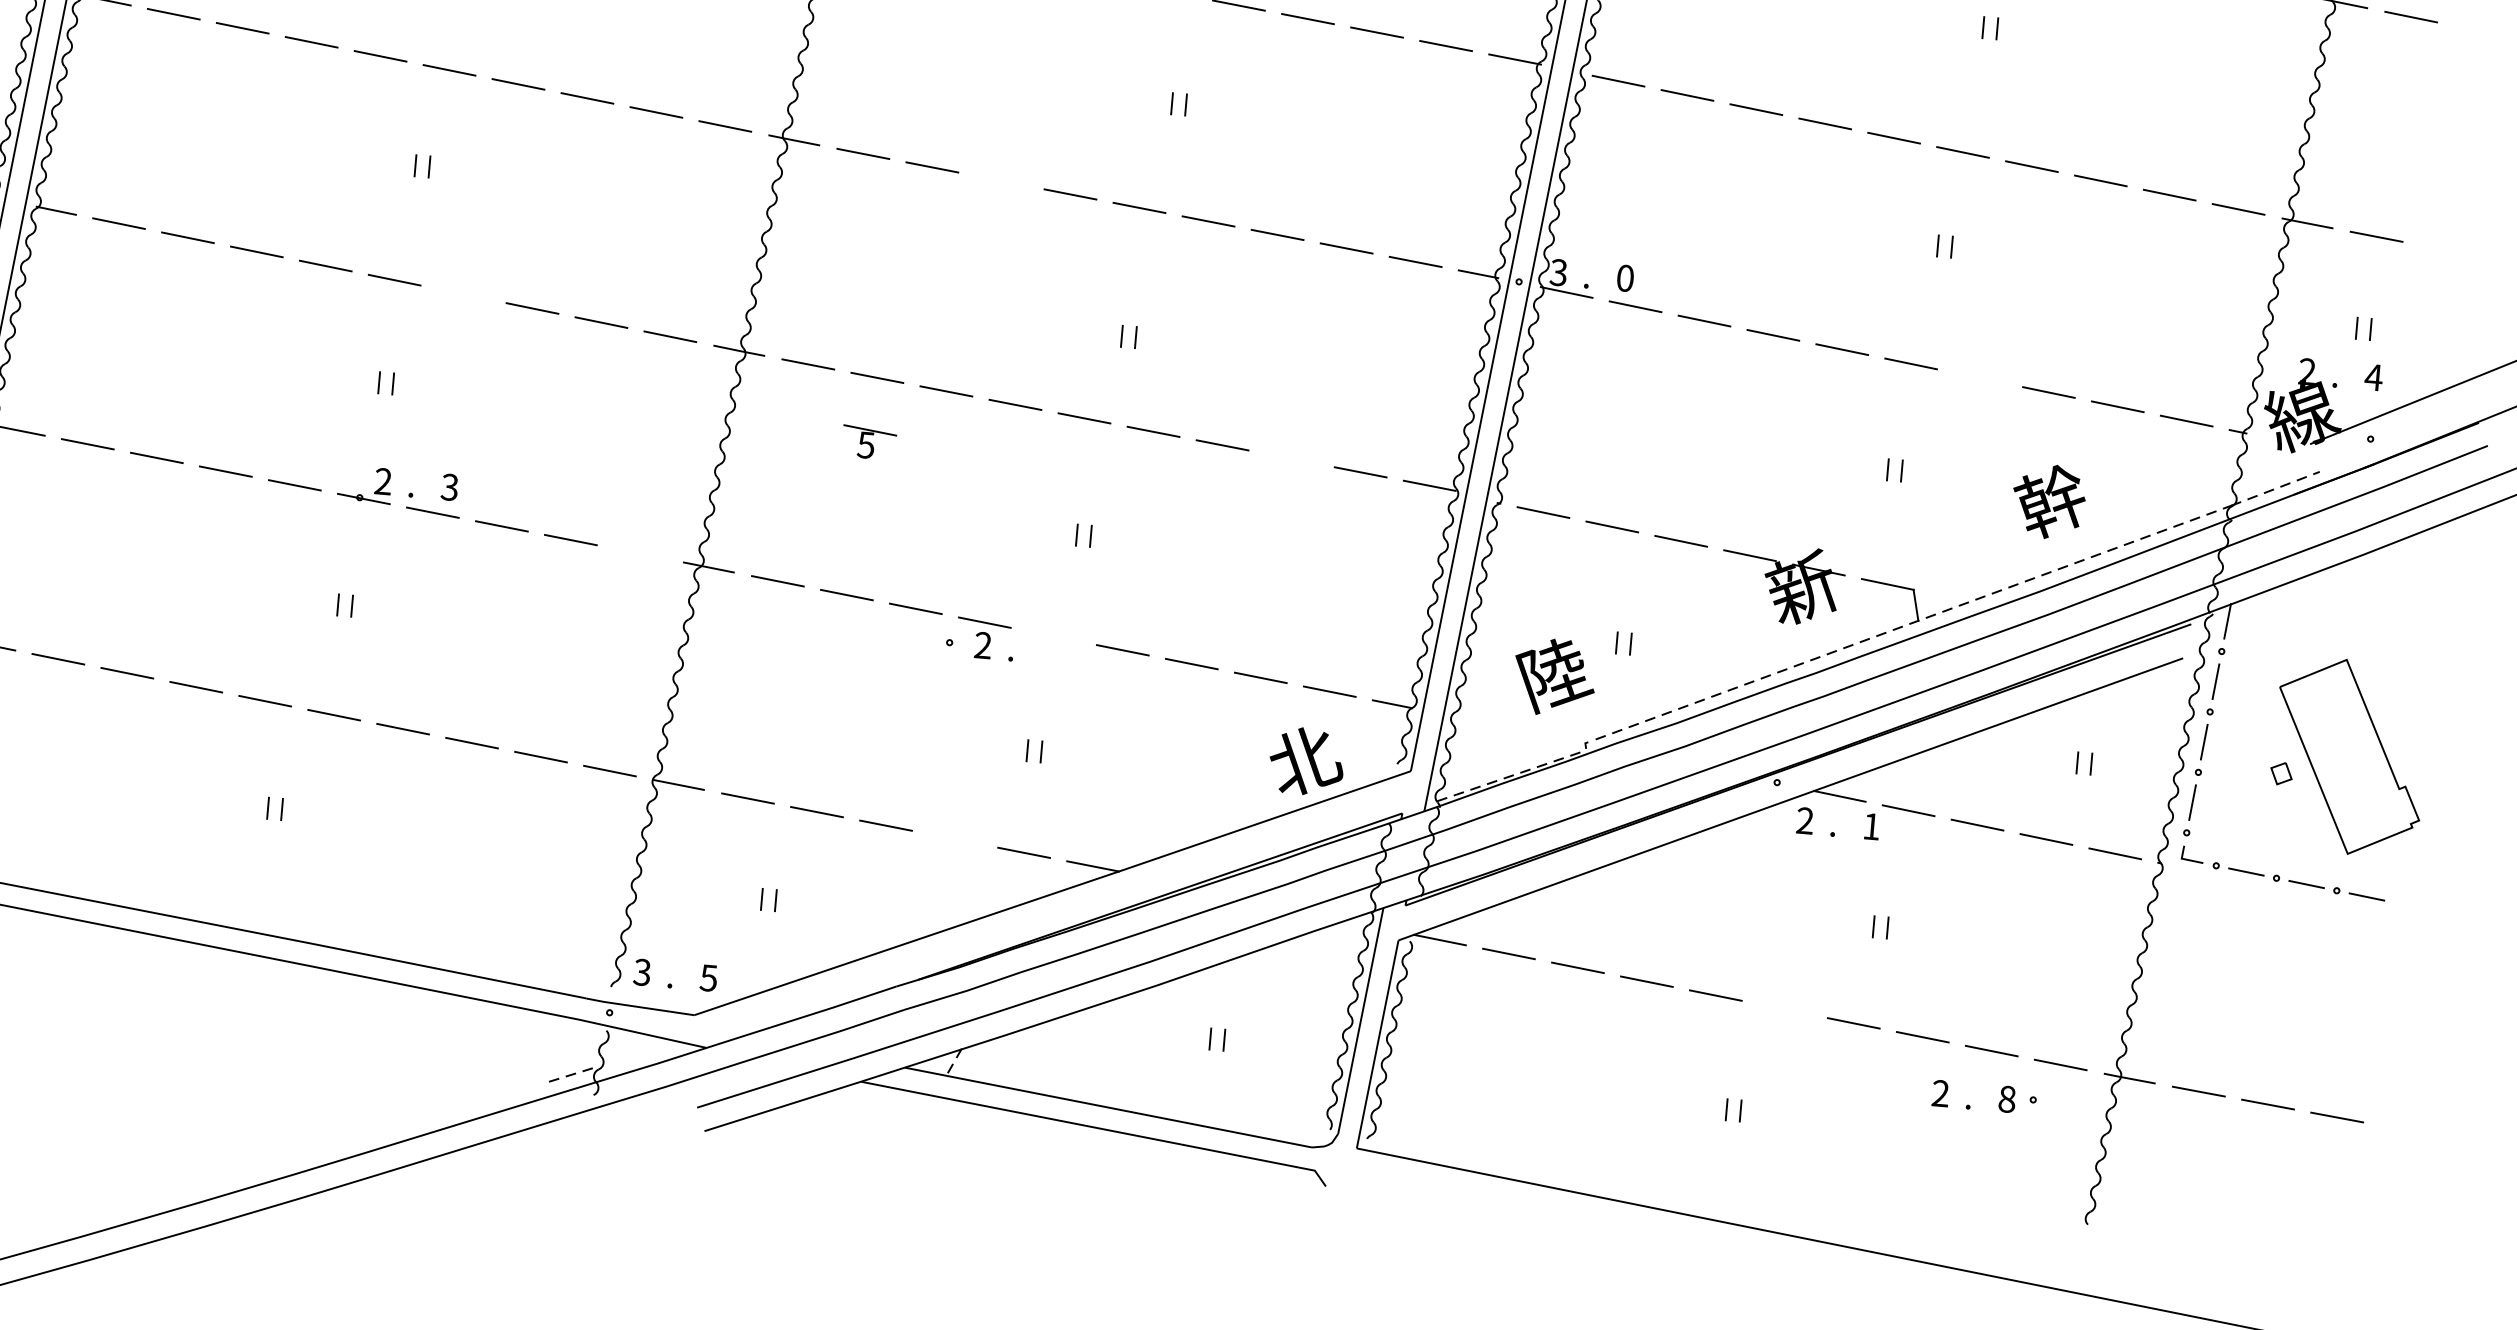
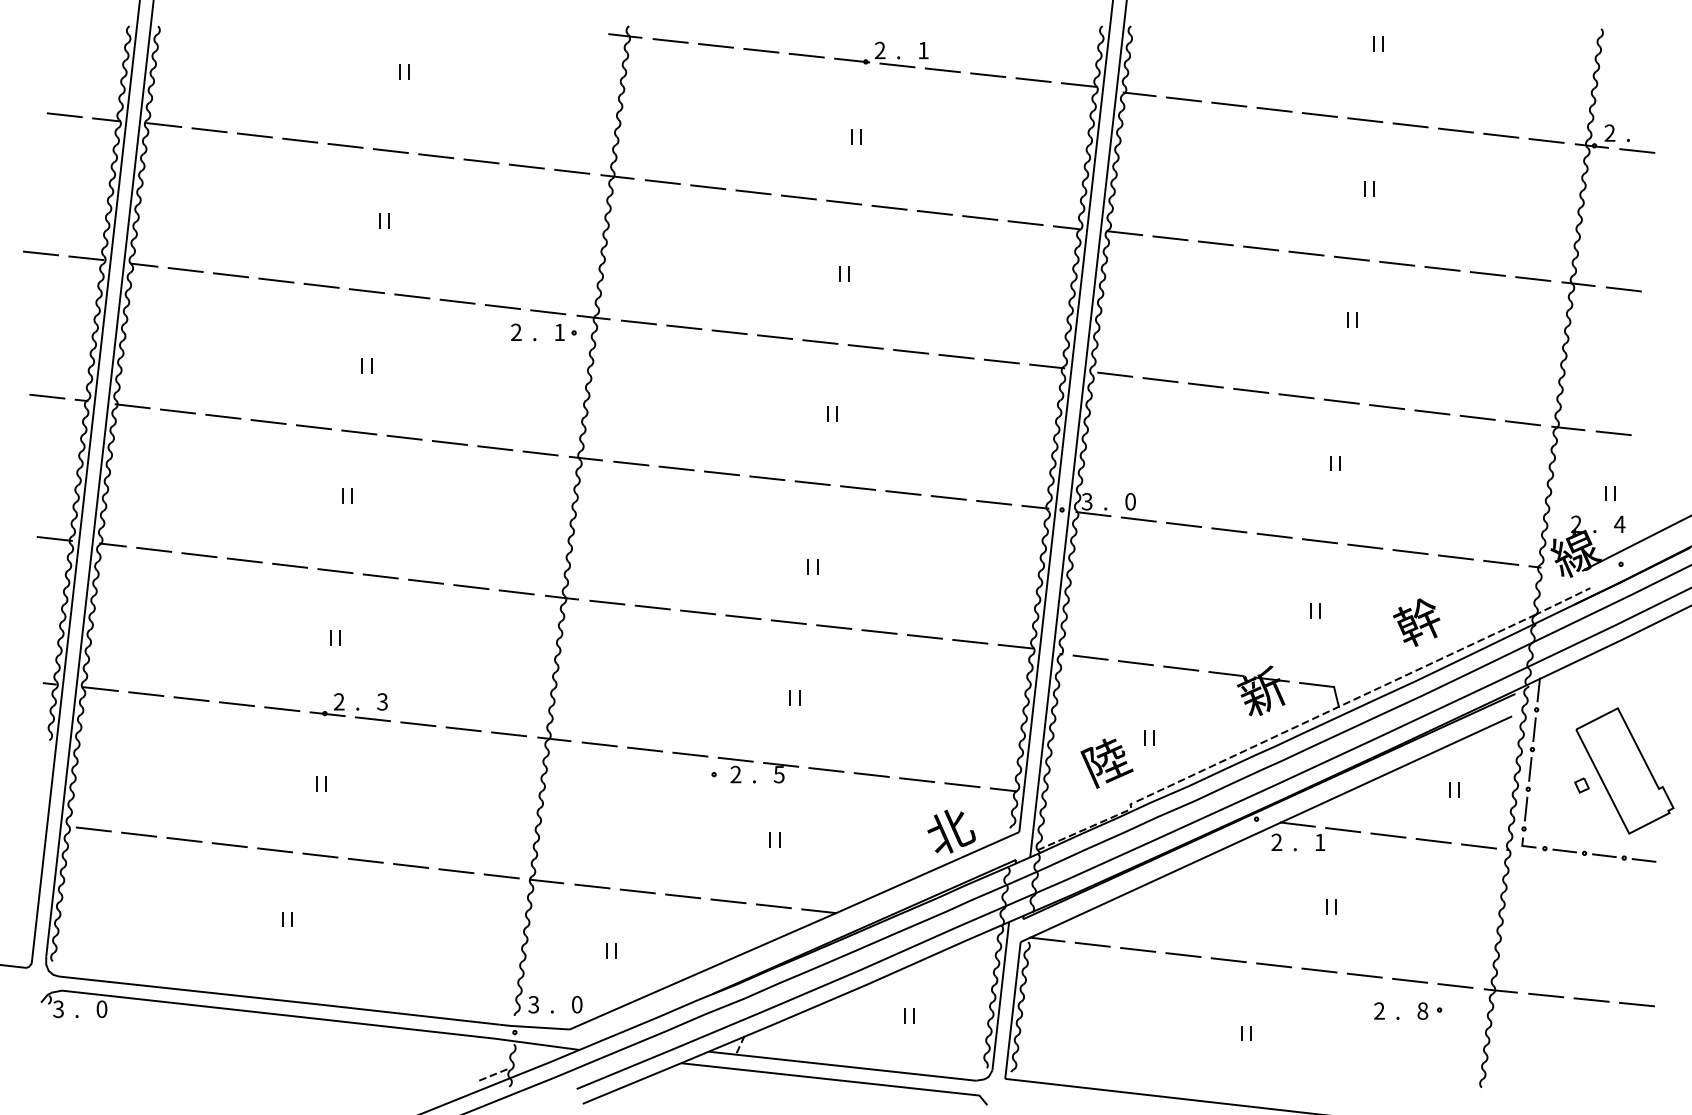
line: (1000, 181) -> (721, 473), added
line: (463, 294) -> (380, 576), added
line: (1980, 378) -> (1365, 546), added
part: (868, 442) -> (780, 772), moved
line: (1291, 458) -> (924, 636), added
line: (640, 554) -> (509, 734), added
line: (955, 839) -> (728, 901), added
text: (707, 977) -> (576, 1004), 5 -> 0
line: (1785, 1009) -> (1274, 965), added

